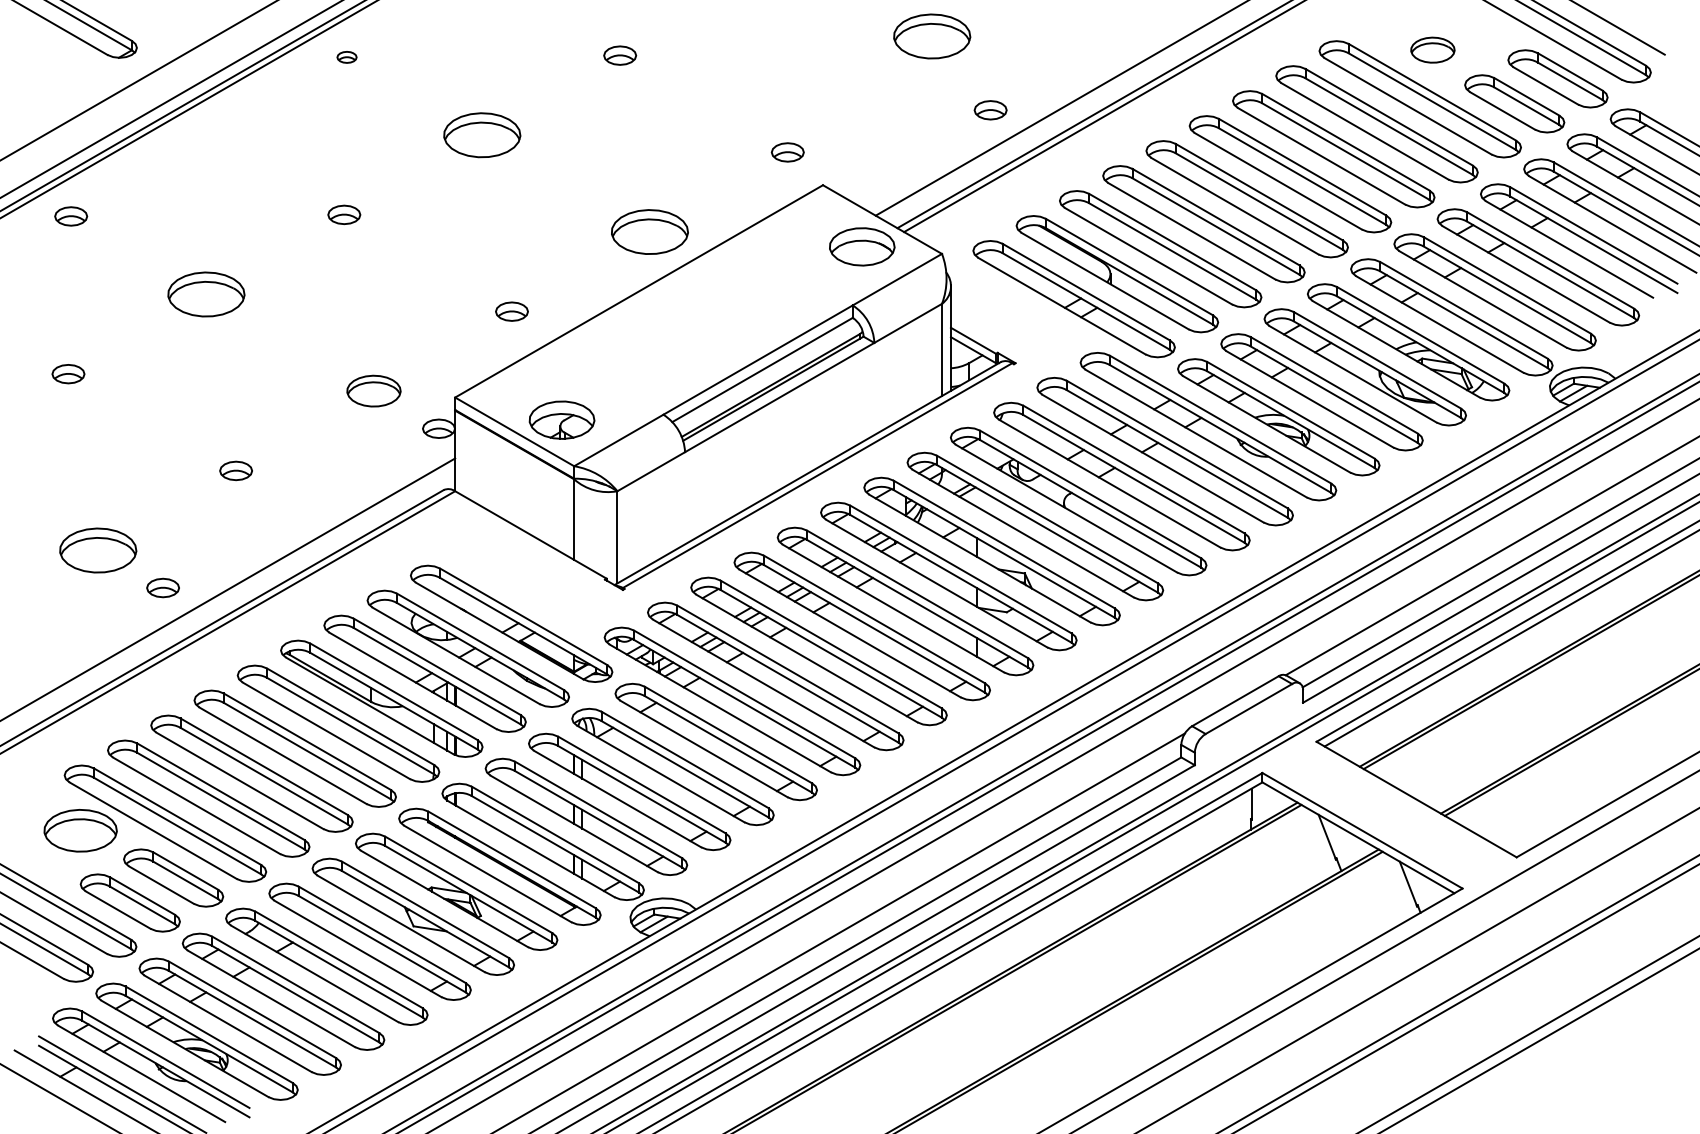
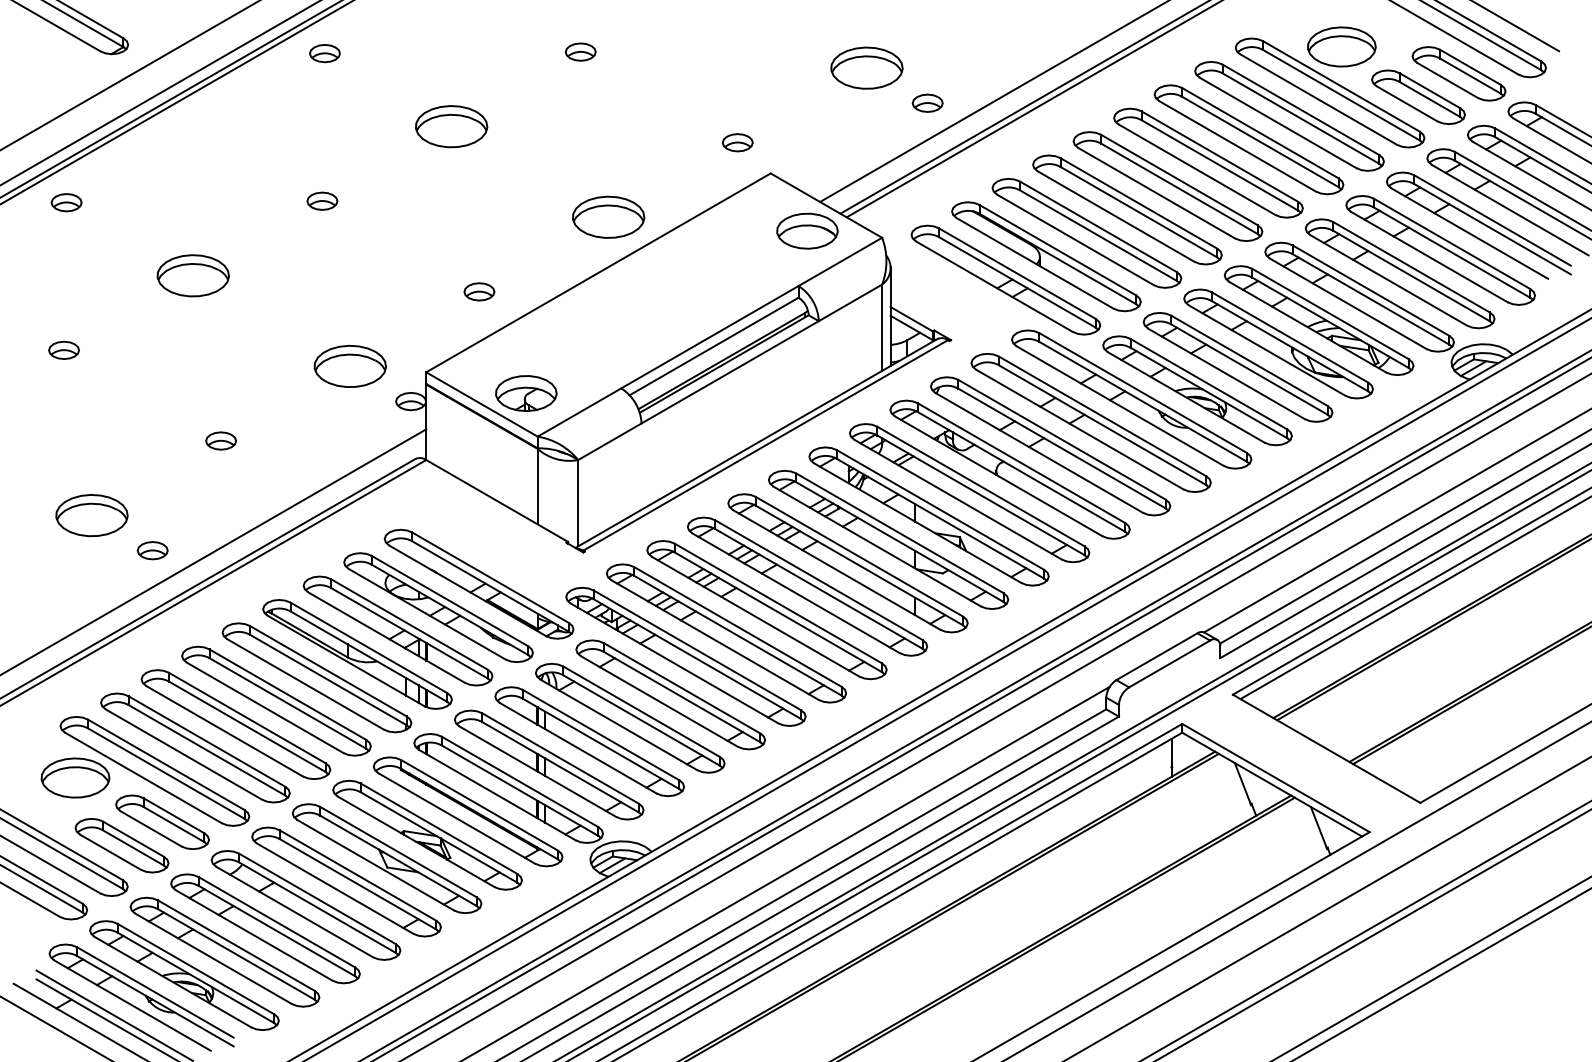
part: (931, 35) -> (866, 67), moved
part: (1432, 49) -> (1341, 46), size x1.67
part: (346, 57) -> (324, 53), size x1.67
part: (373, 390) -> (349, 365), size x1.43

